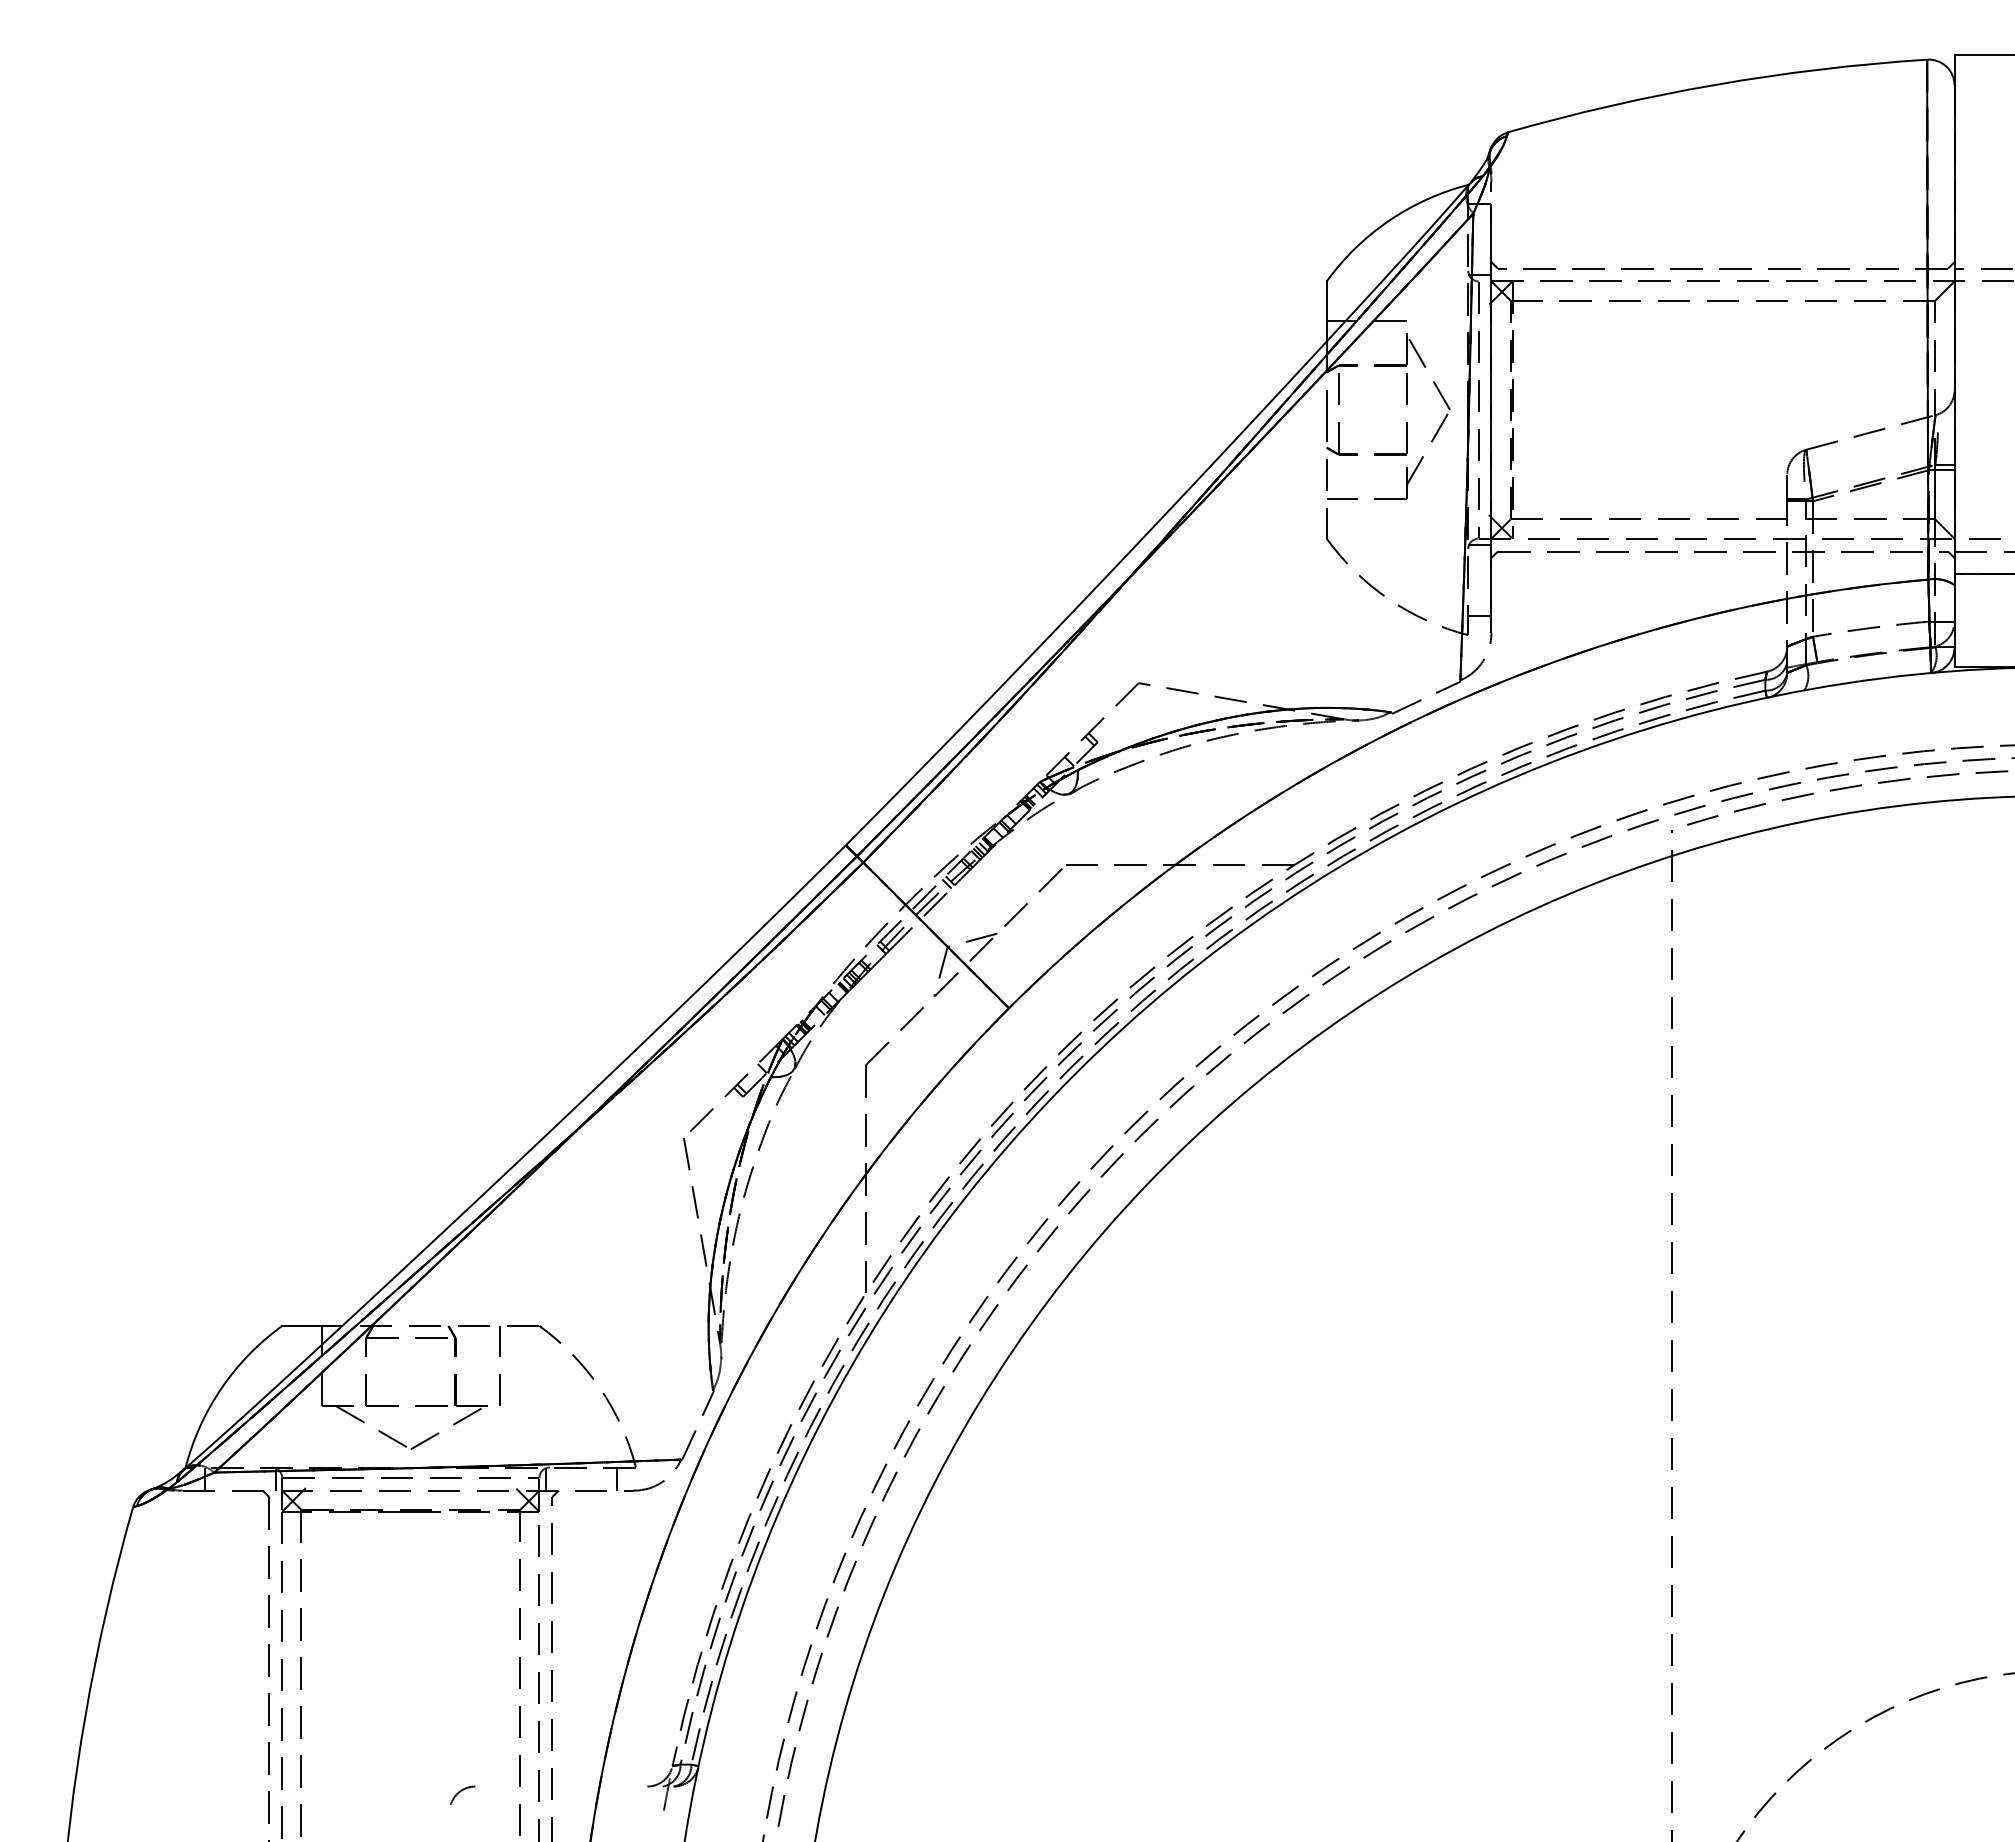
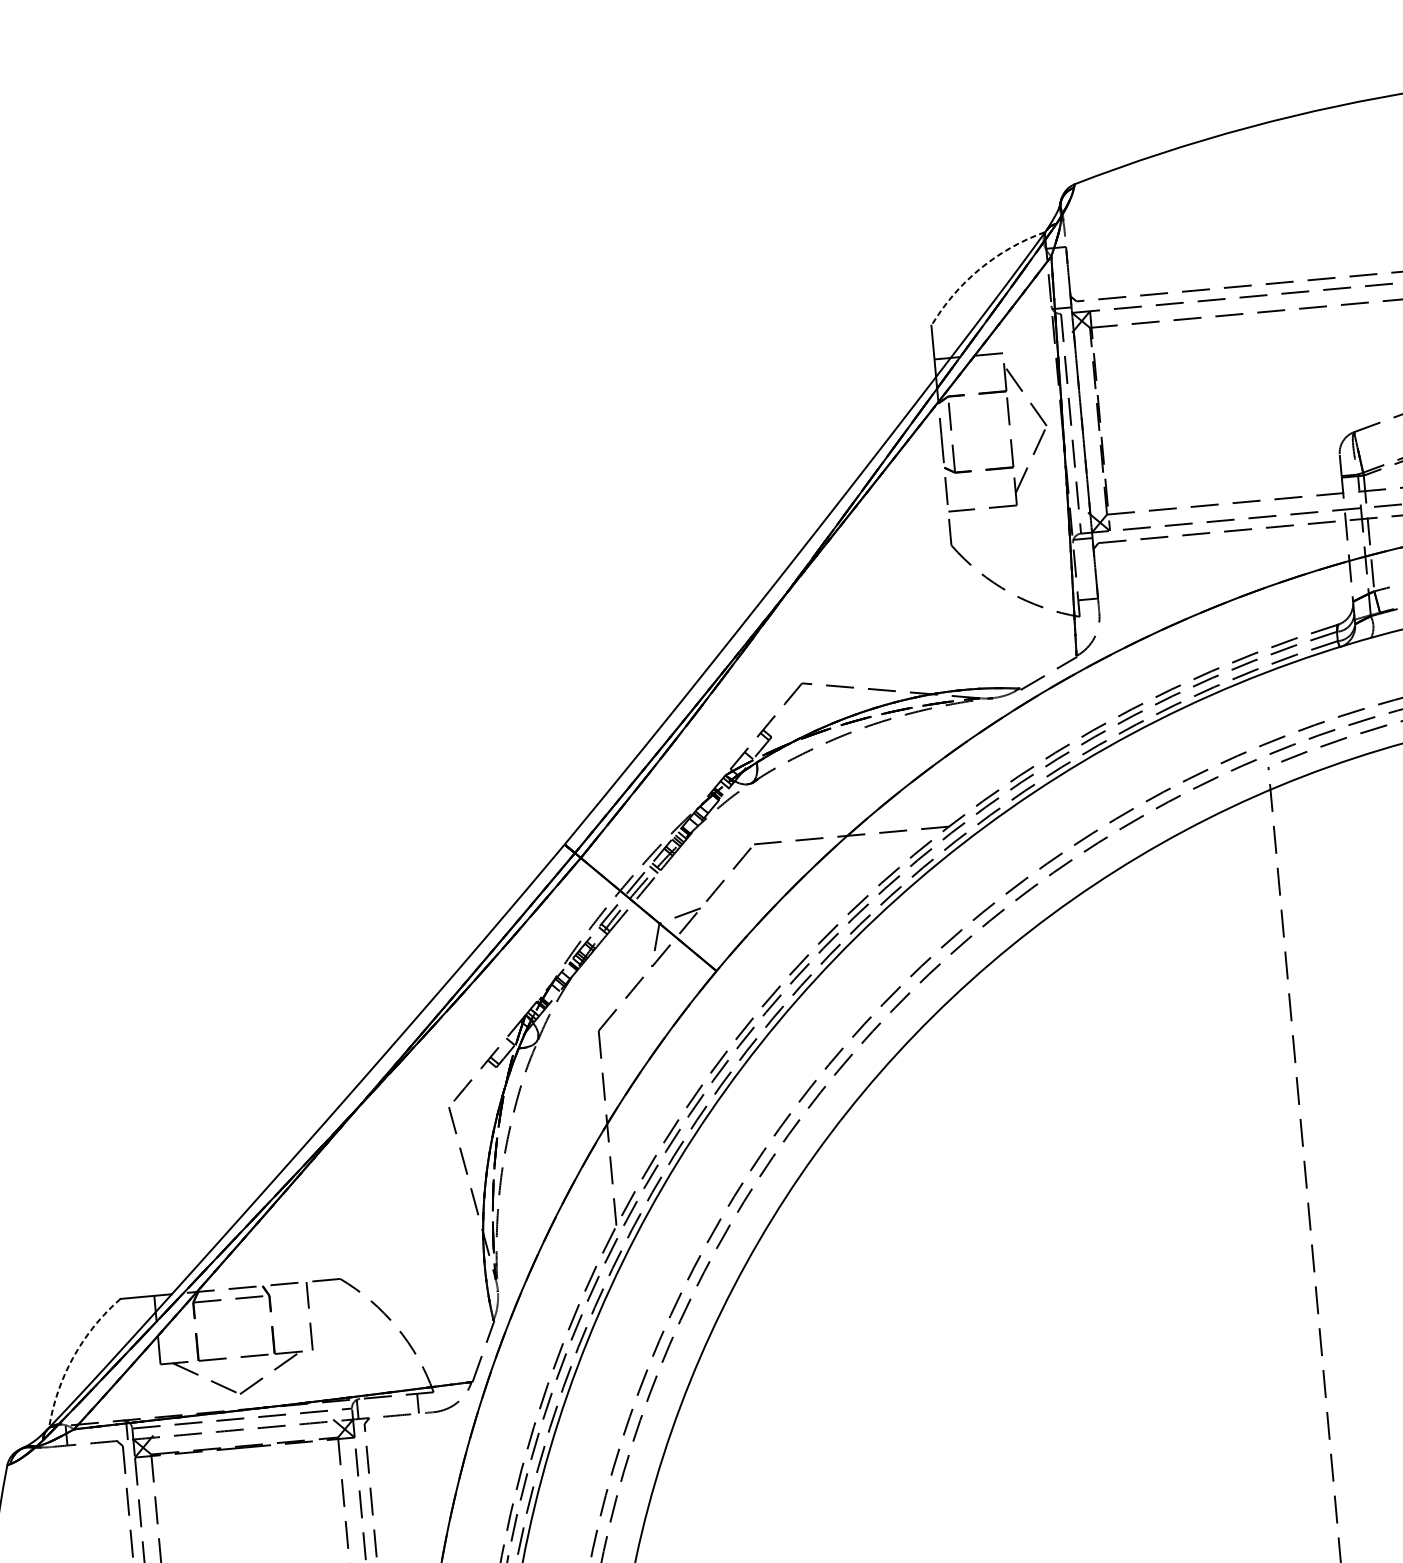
arc: (1389, 220) -> (980, 268), solid -> dashed
arc: (221, 1388) -> (73, 1357), solid -> dashed

